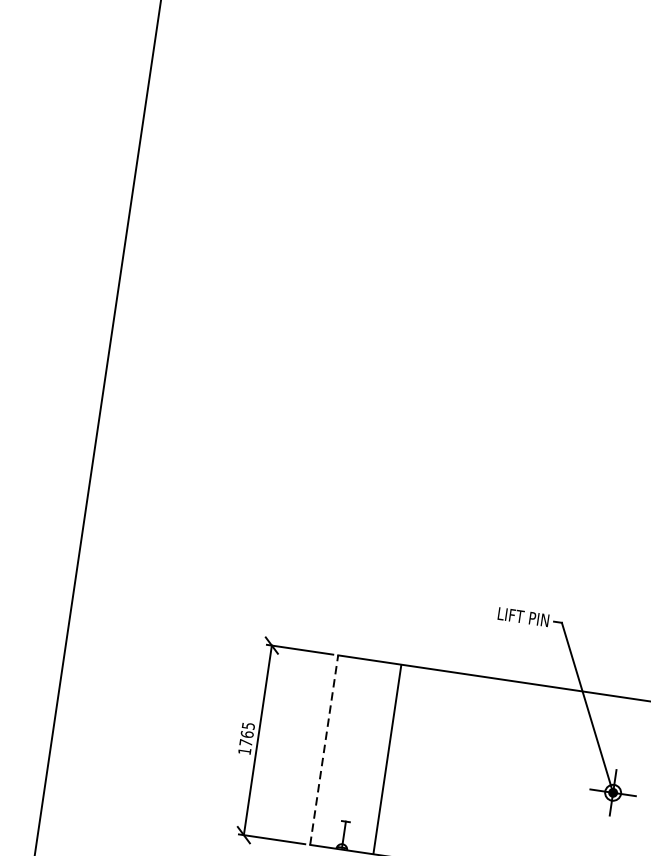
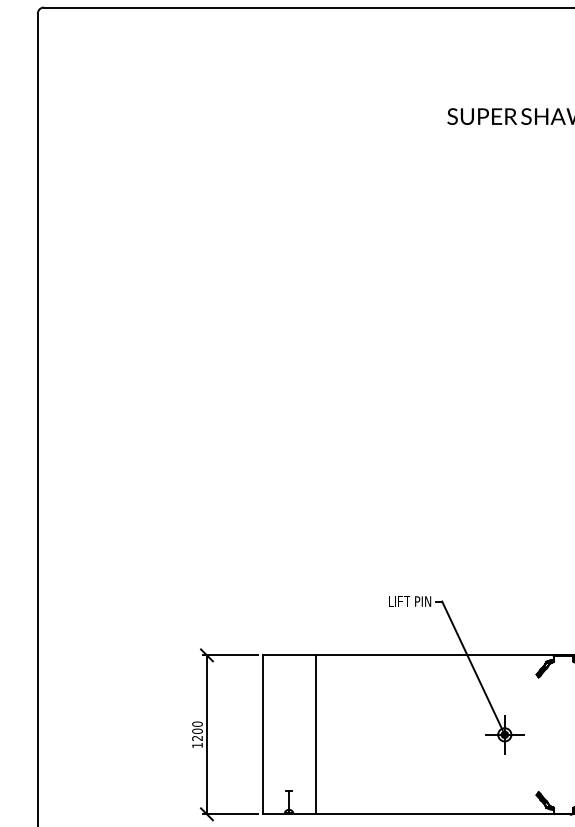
text: (247, 733) -> (197, 730), 1765 -> 1200
line: (324, 749) -> (262, 734), dashed -> solid

